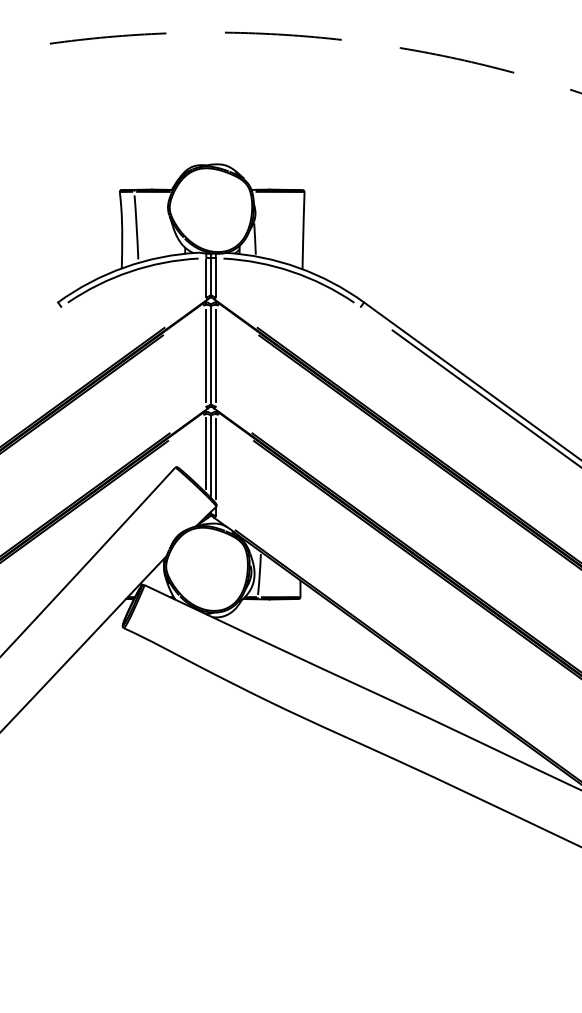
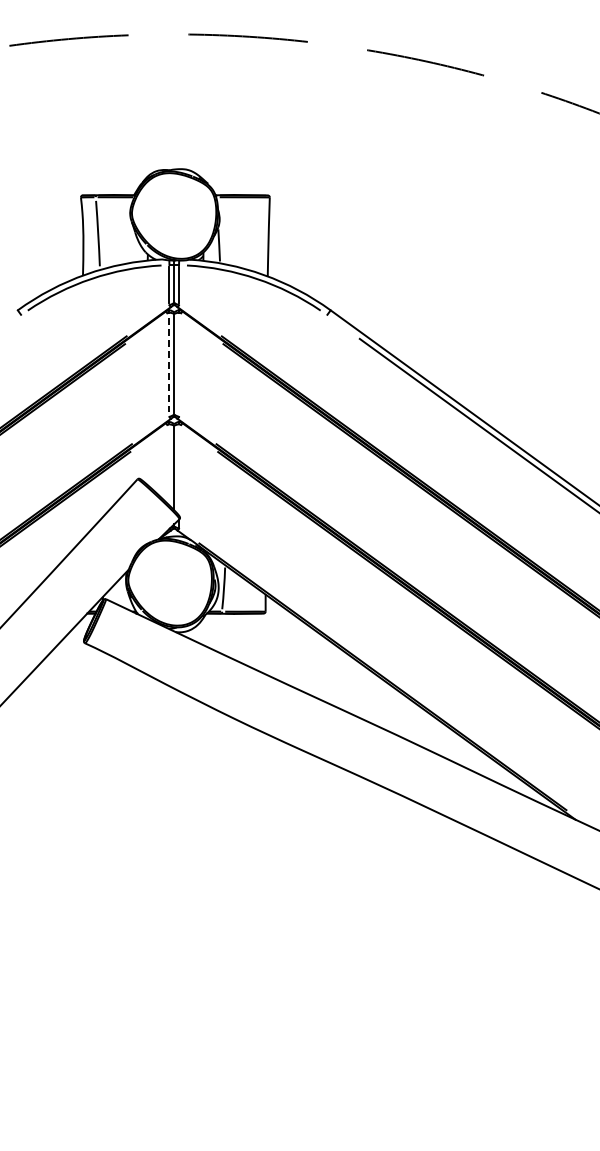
line: (206, 355) -> (169, 364), solid -> dashed
line: (216, 355) -> (179, 364), removed
line: (206, 453) -> (169, 464), removed
line: (216, 459) -> (179, 470), removed

